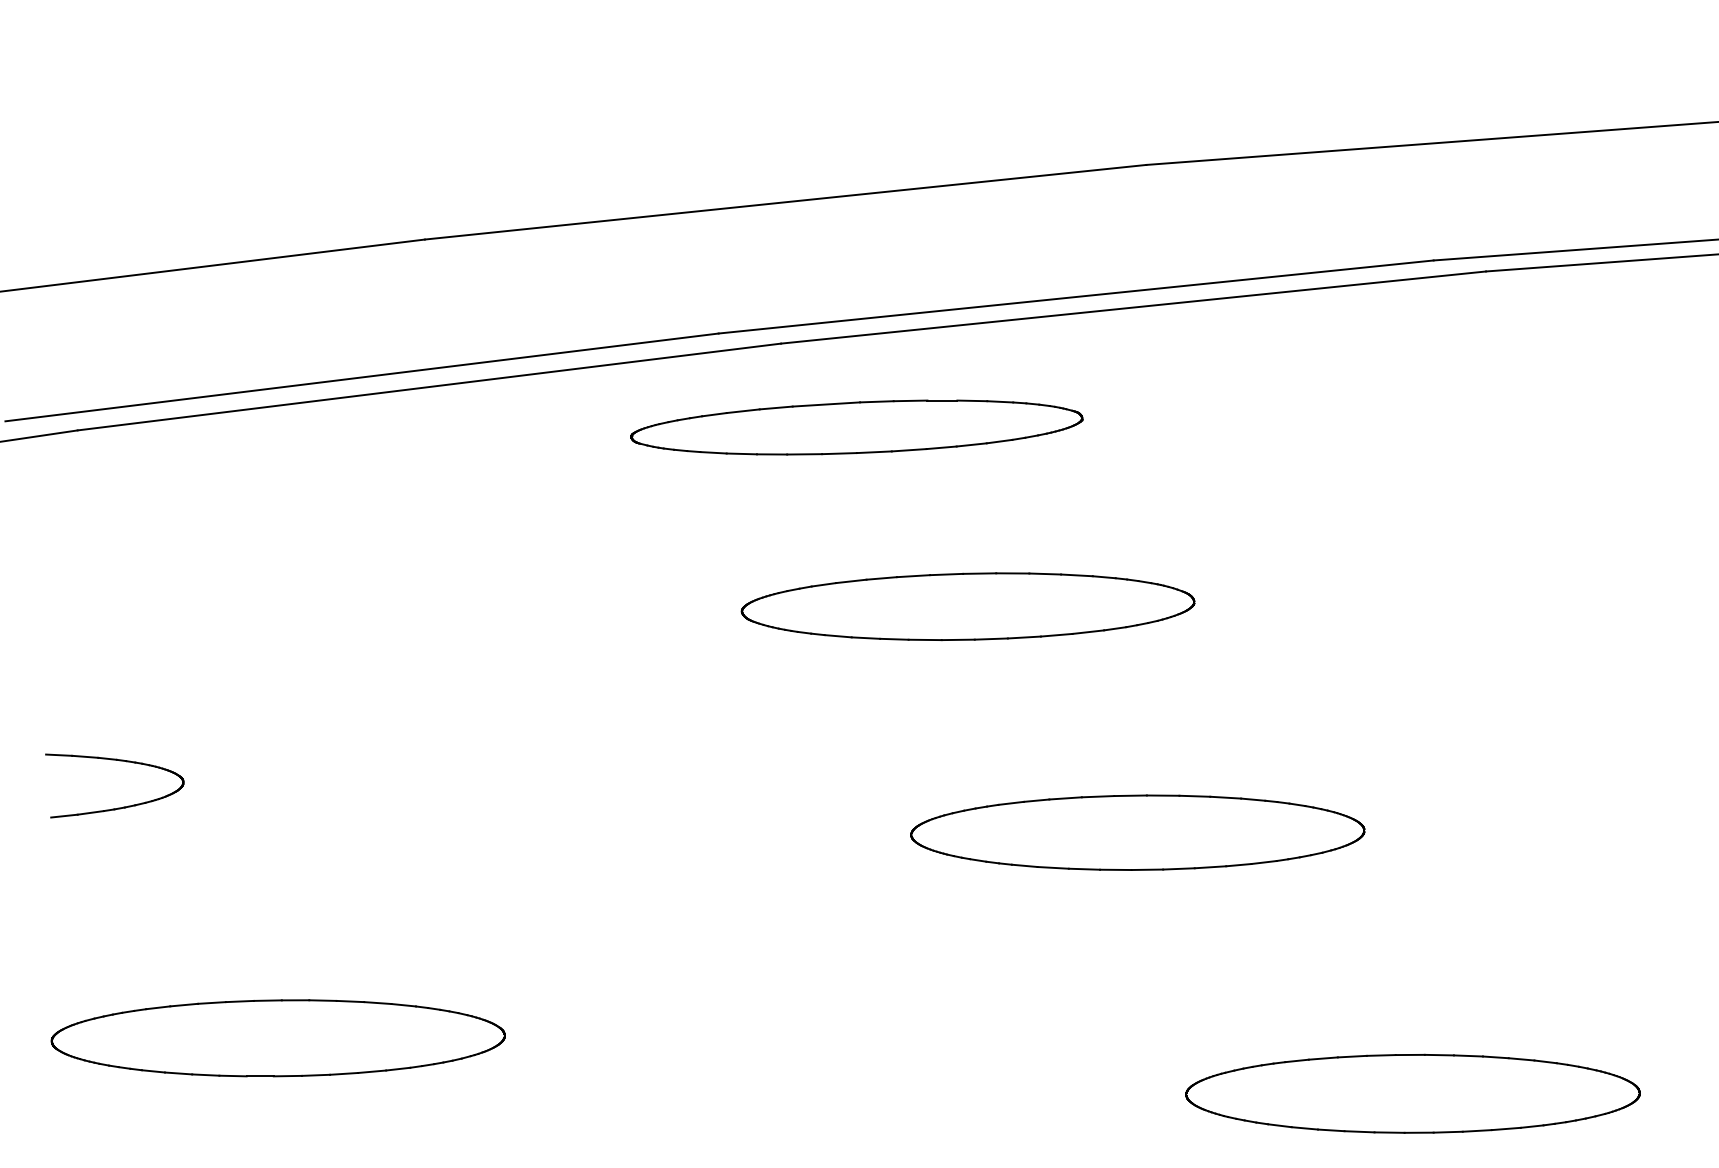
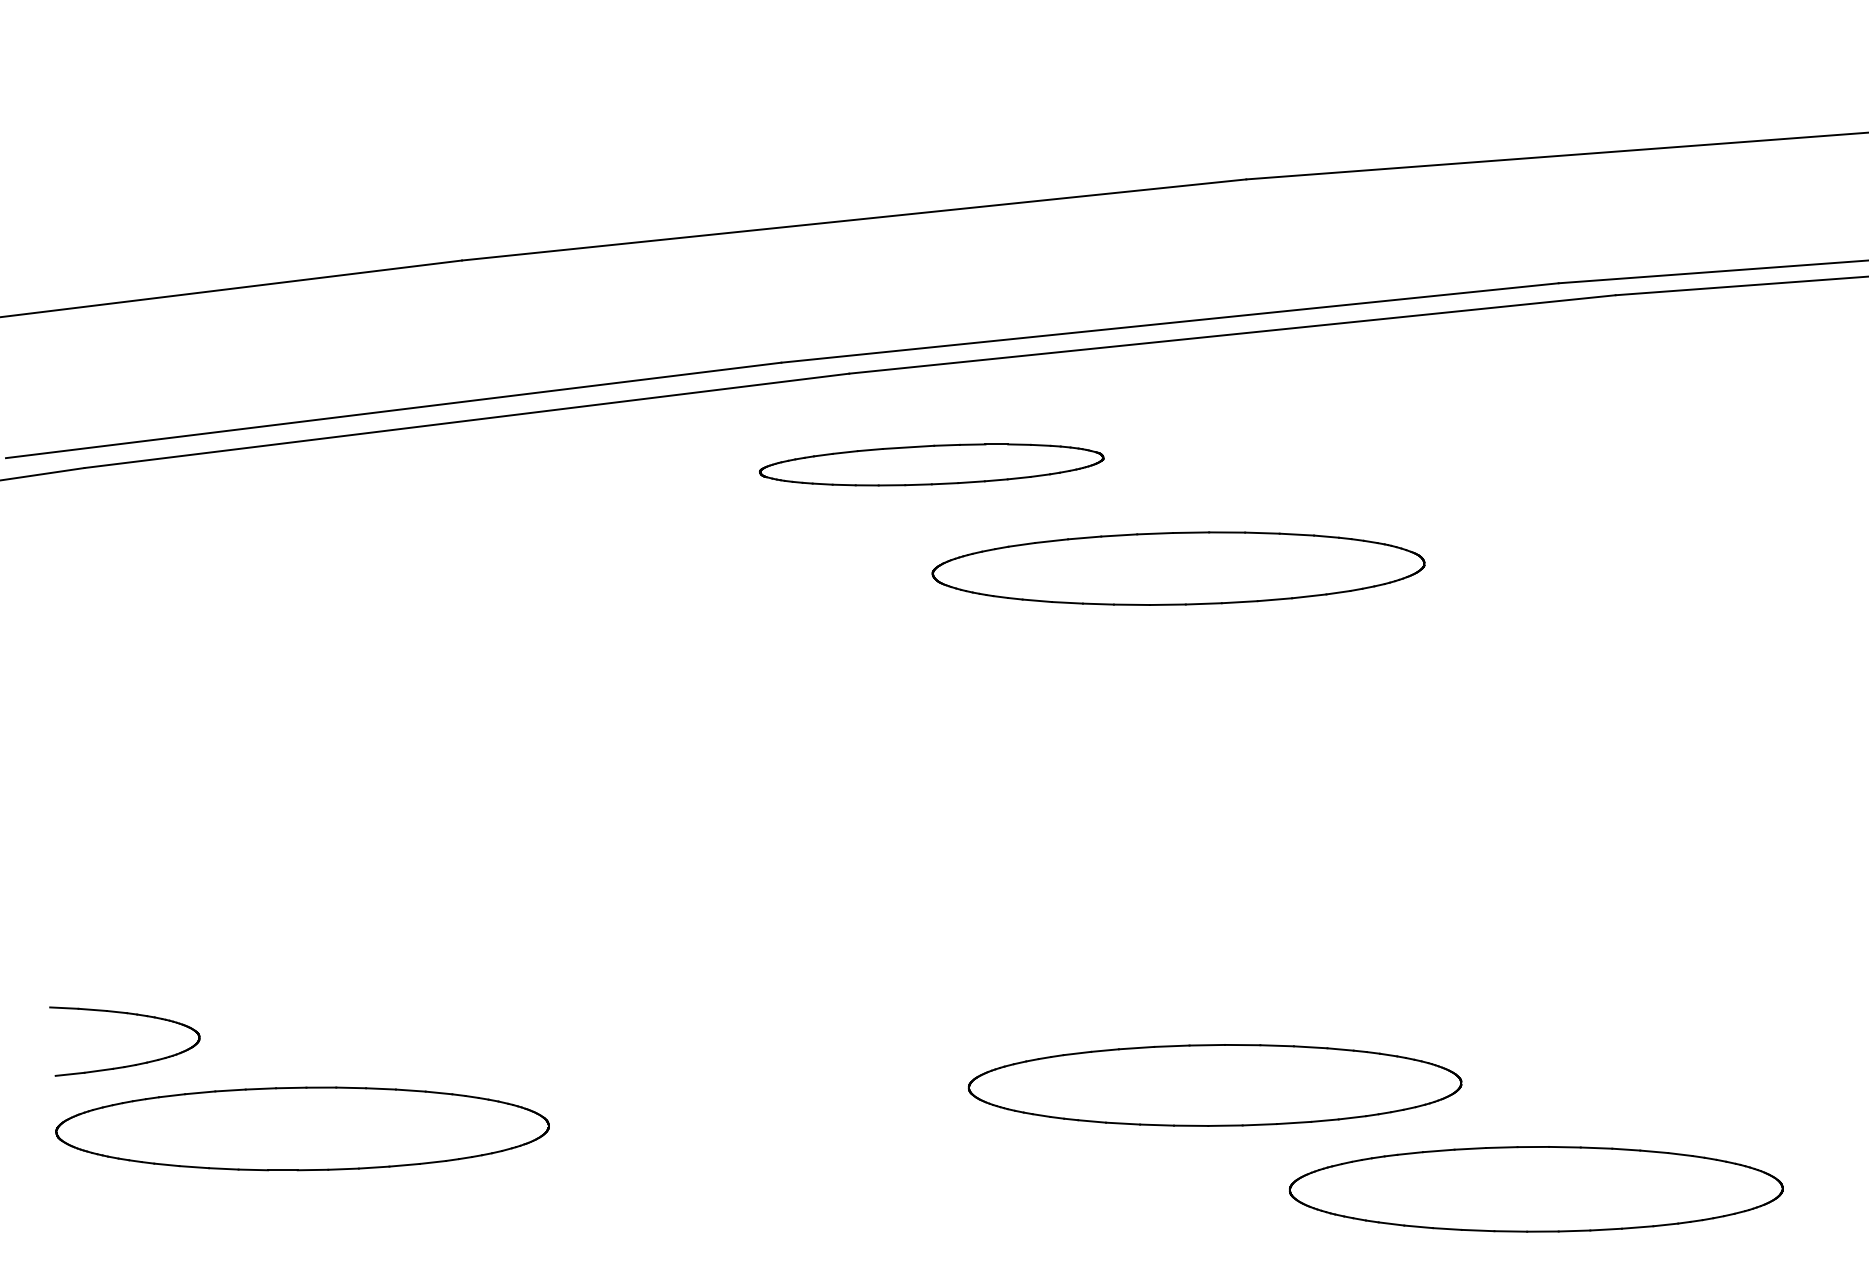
part: (856, 427) -> (931, 464), size x0.7
part: (968, 606) -> (1178, 568), moved
part: (120, 807) -> (131, 1064), moved
part: (1137, 832) -> (1214, 1085), moved

